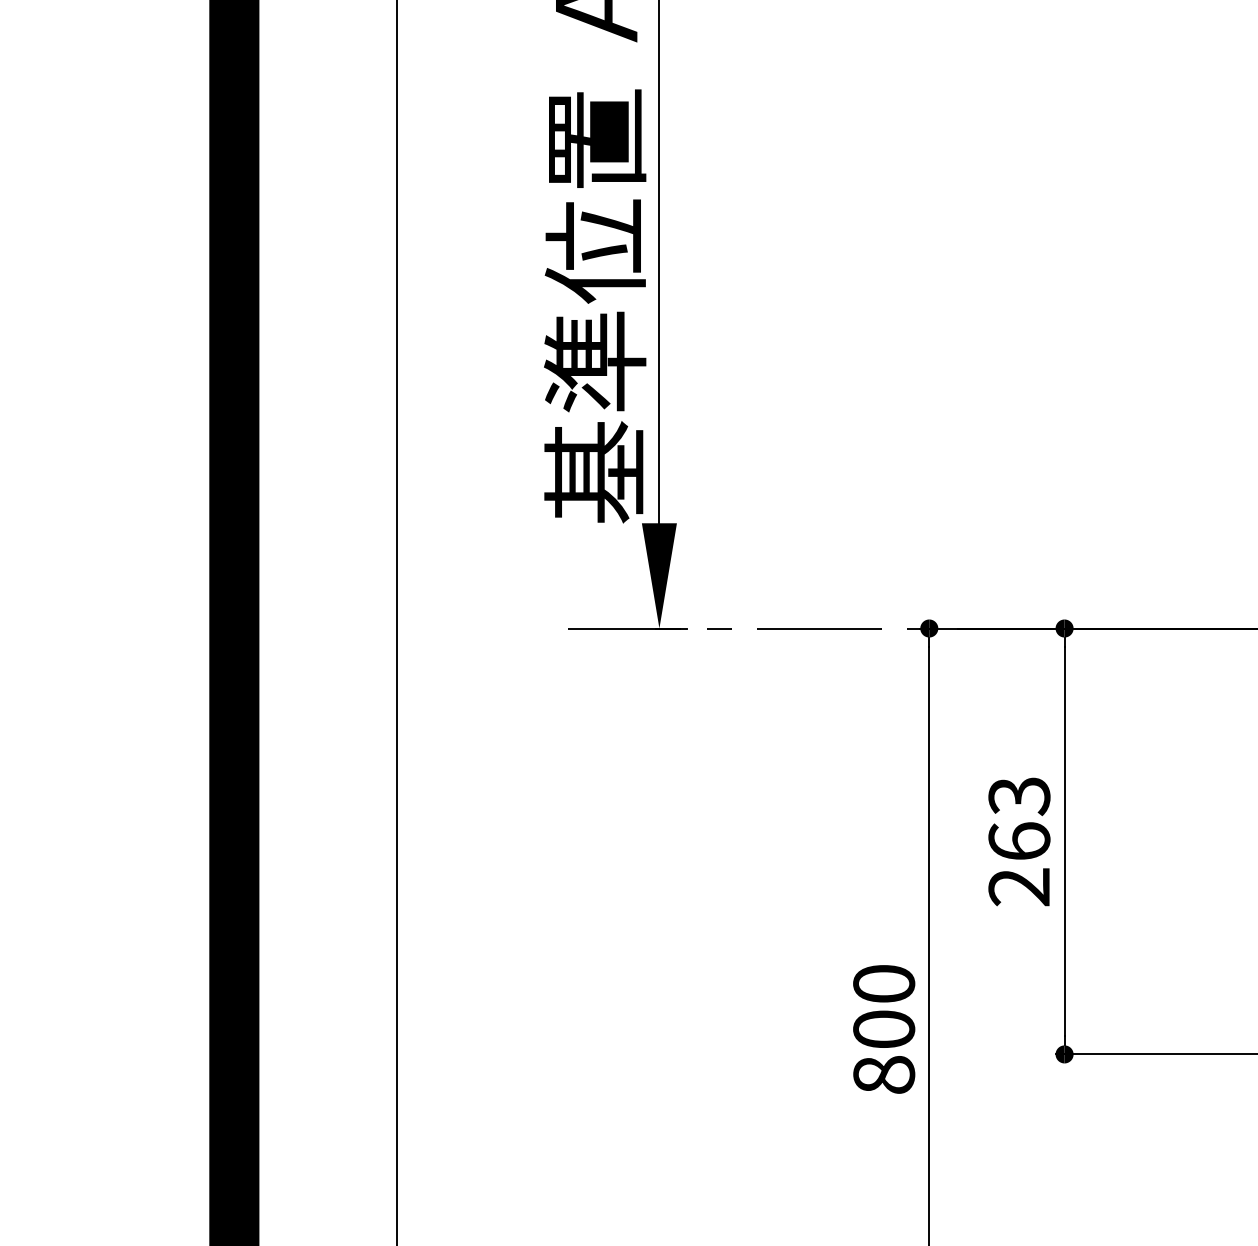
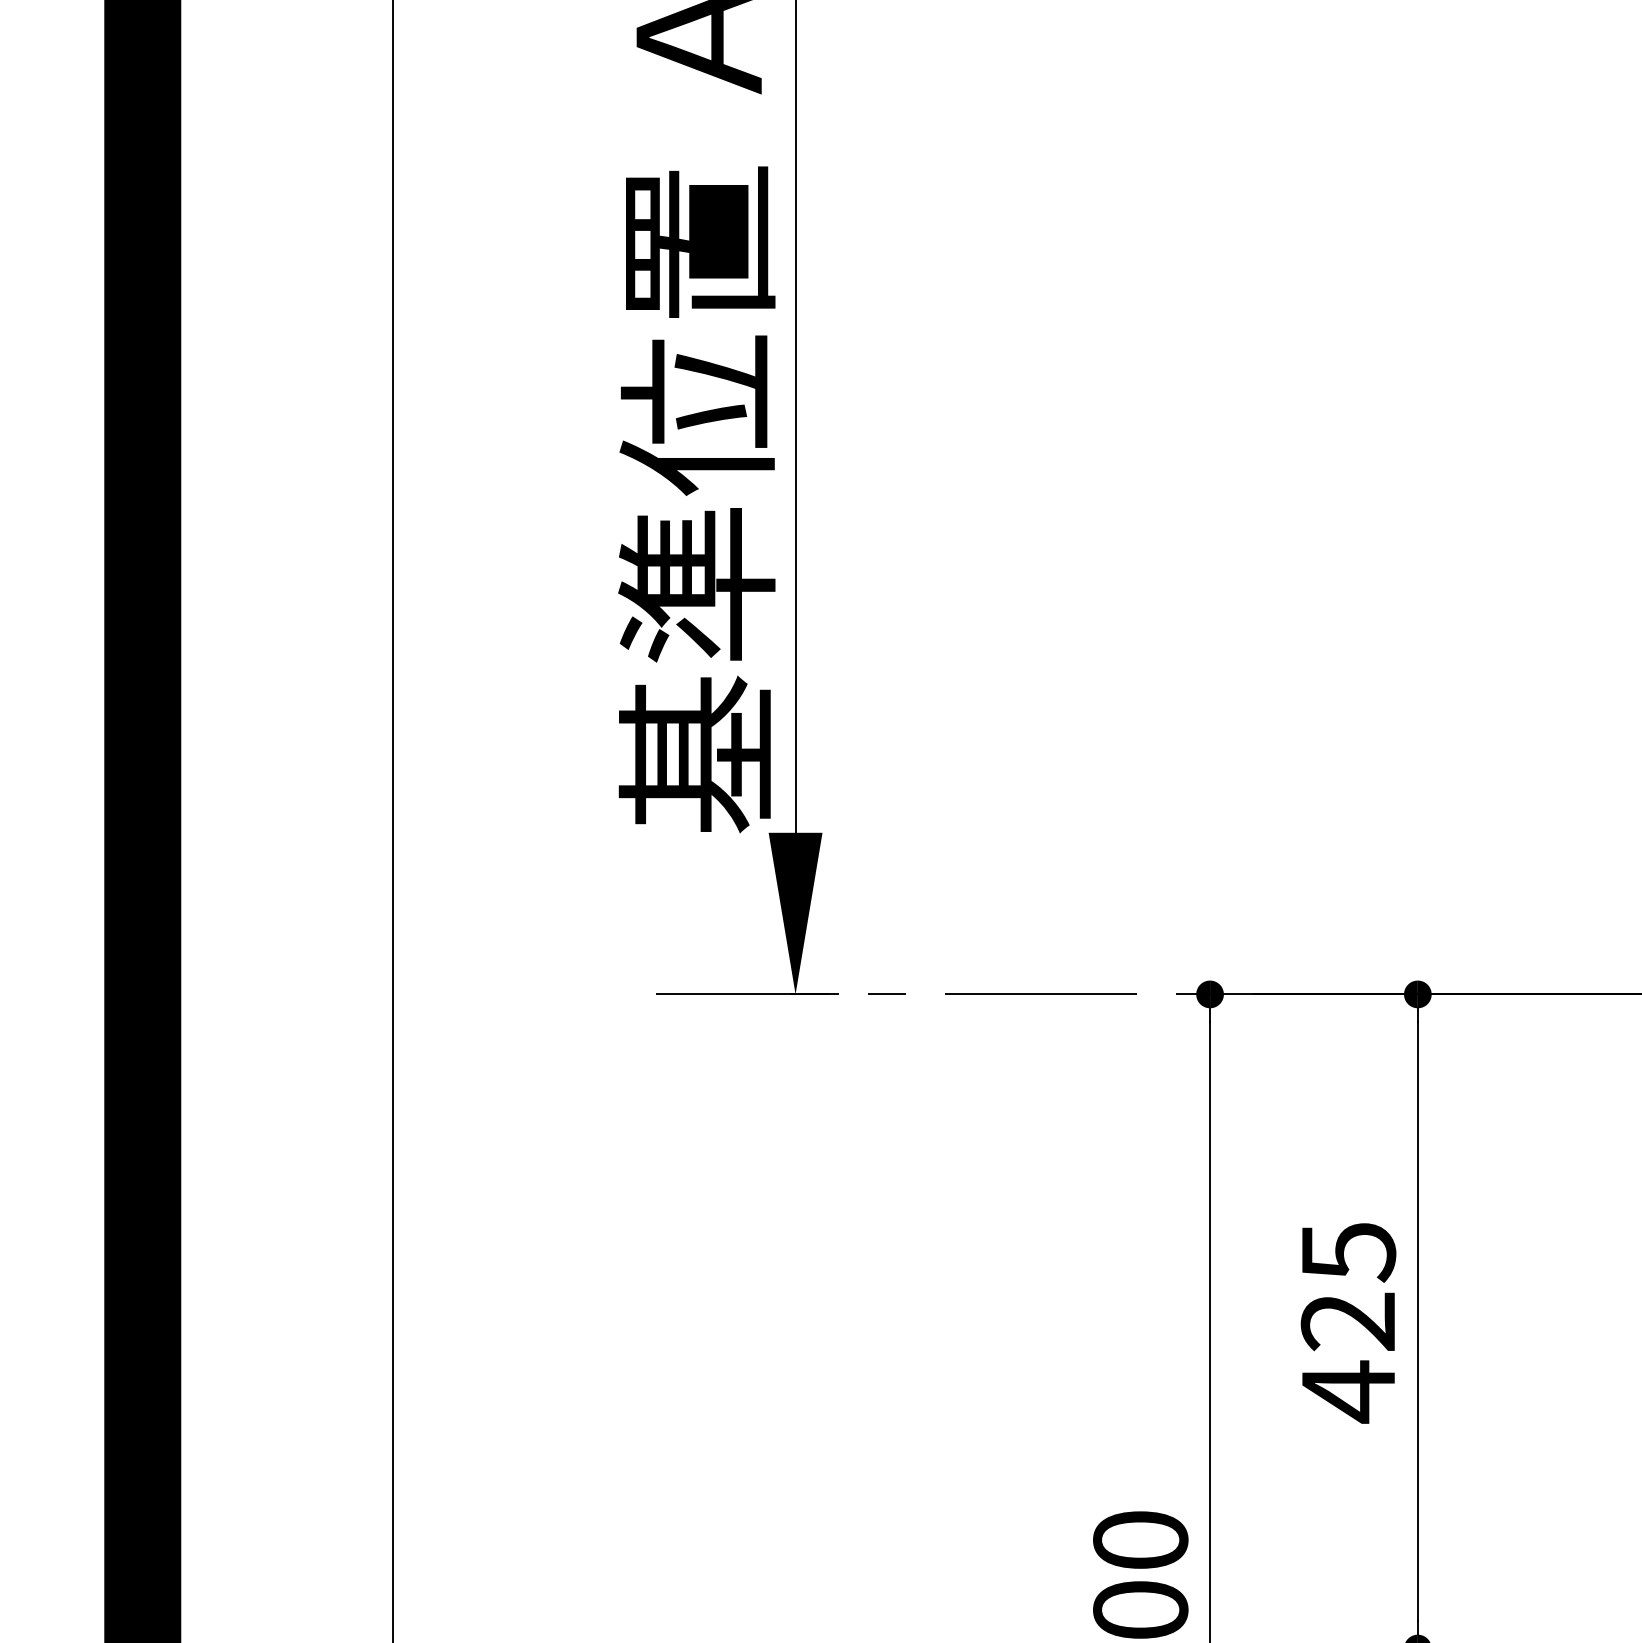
text: (1019, 842) -> (1348, 1323), 263 -> 425

